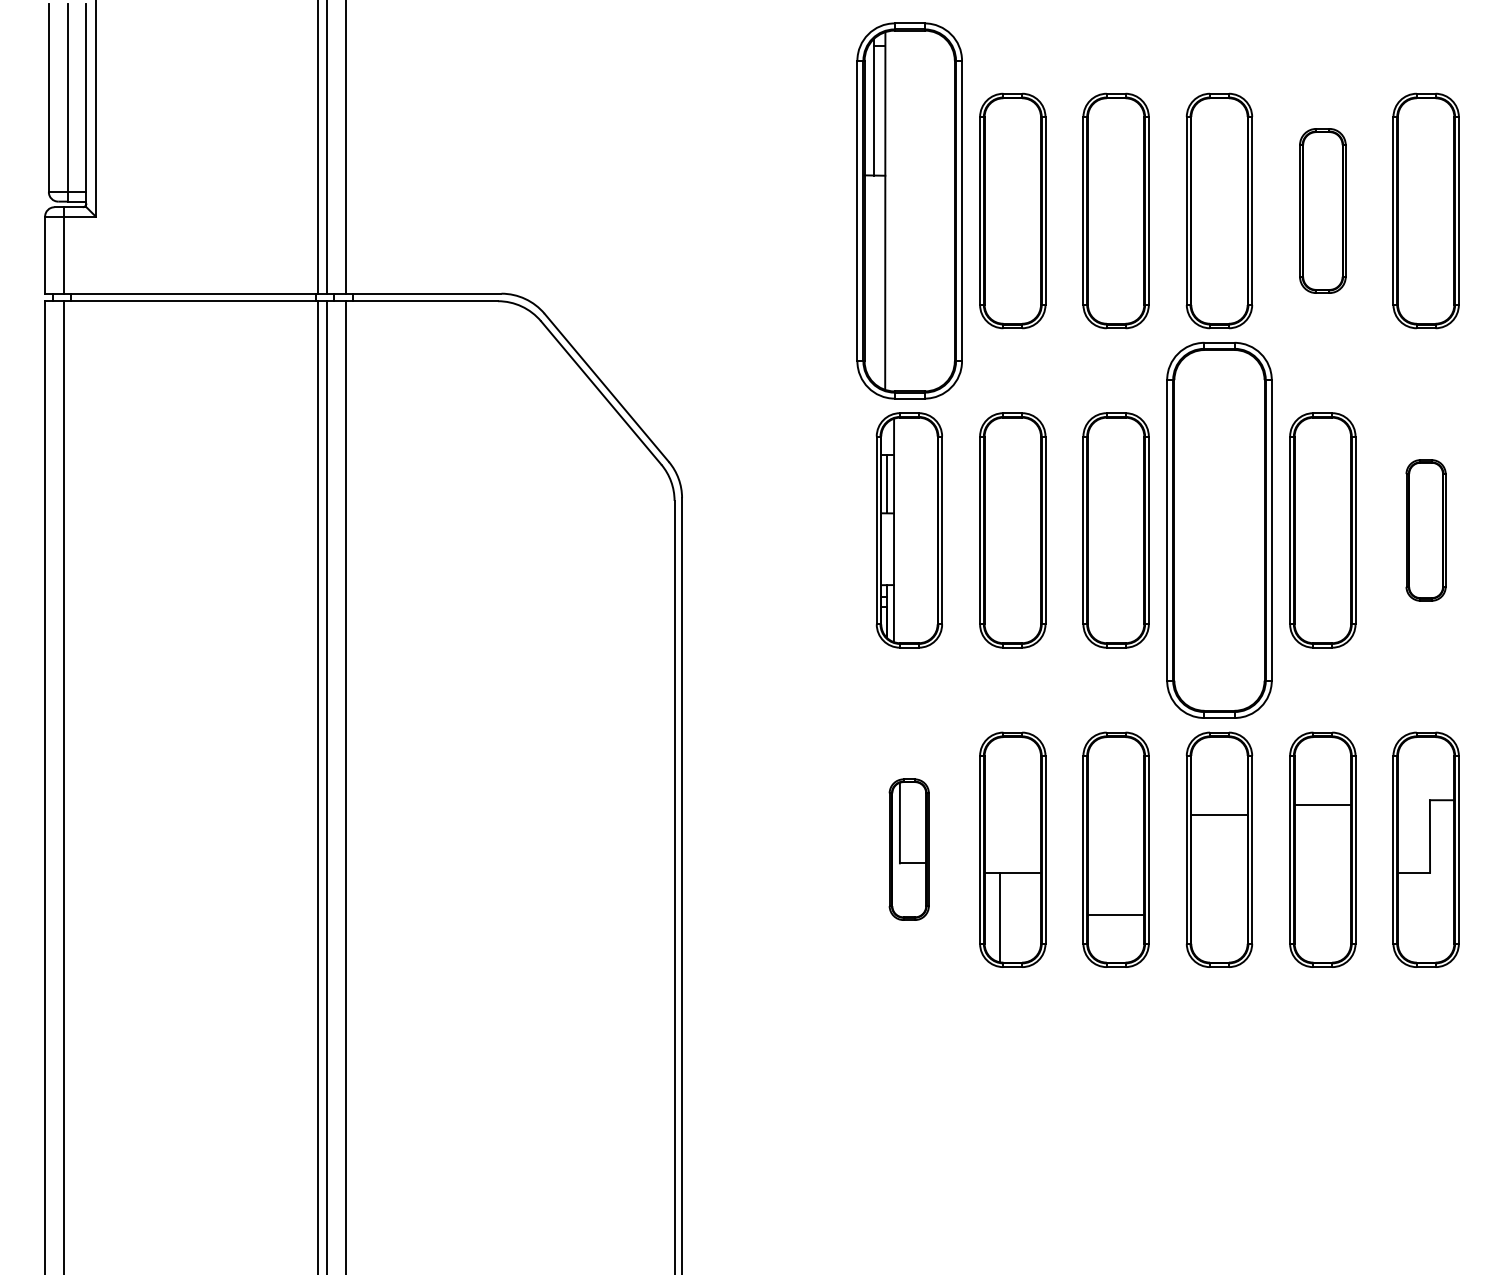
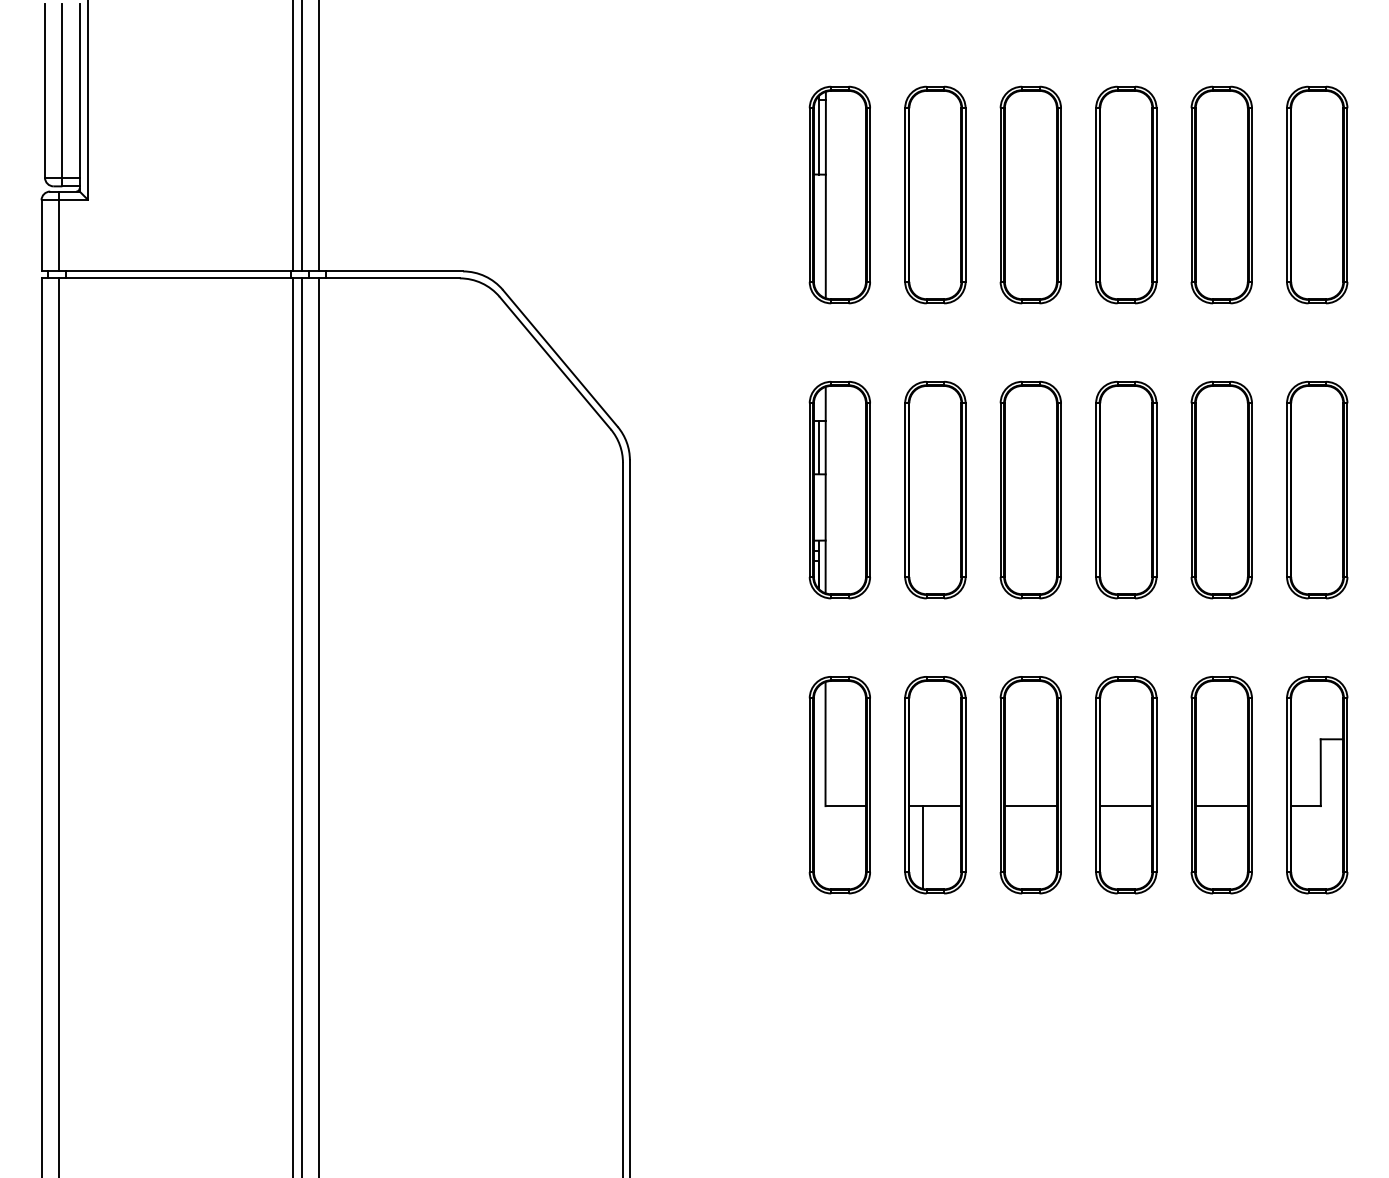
part: (908, 210) -> (839, 194), size x0.62
part: (1322, 210) -> (1221, 194), size x1.43
part: (1219, 530) -> (1126, 490), size x0.62
part: (1425, 530) -> (1316, 490), size x1.67
line: (1322, 804) -> (1221, 806), moved
line: (1219, 814) -> (1126, 806), moved
part: (908, 849) -> (839, 784), size x1.67
line: (1115, 914) -> (1030, 806), moved

